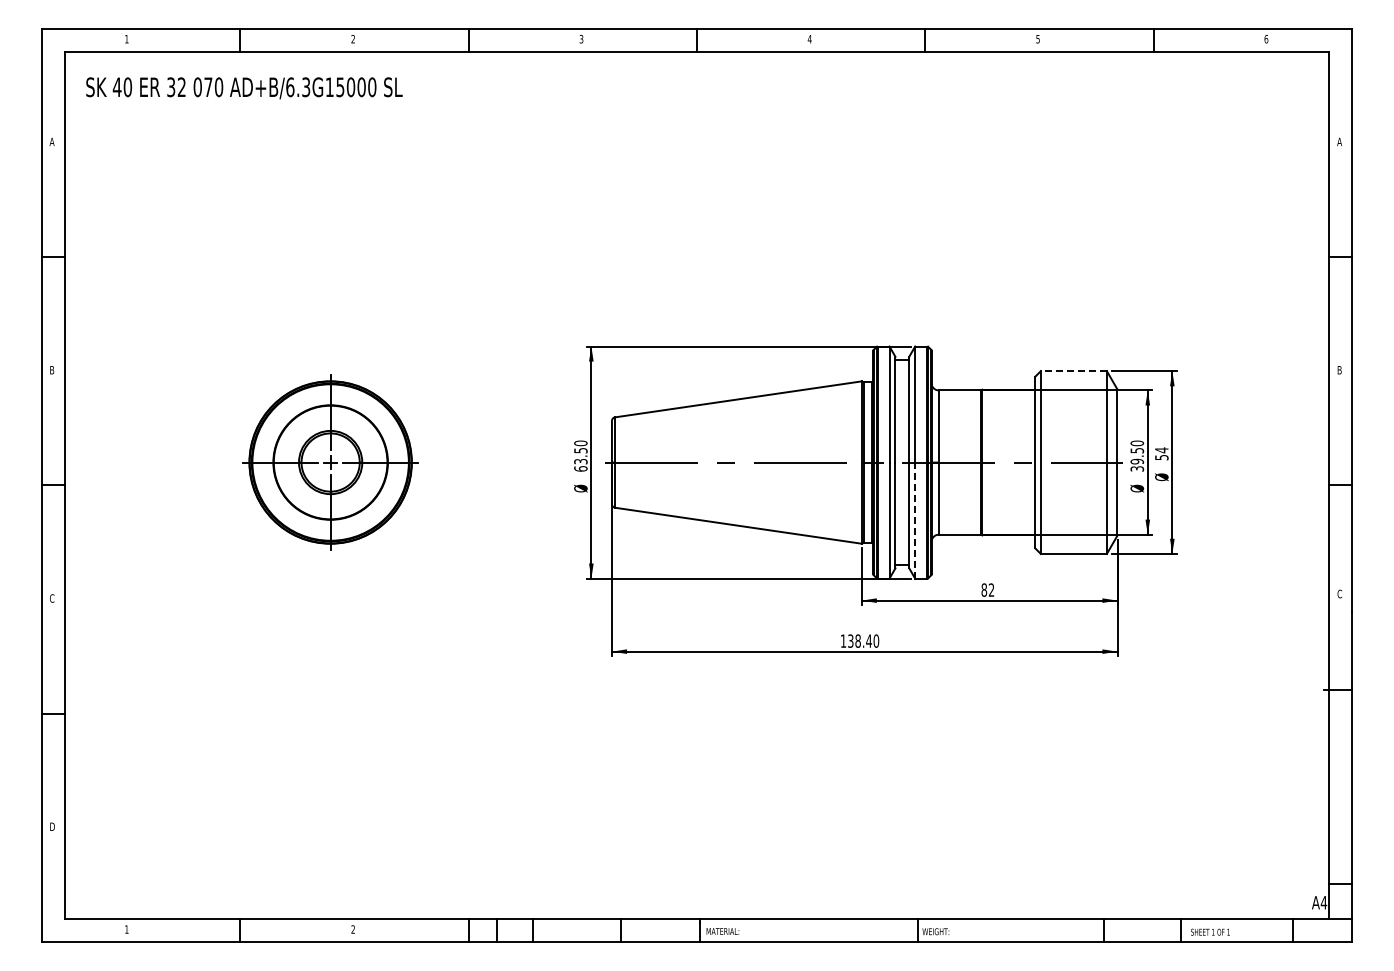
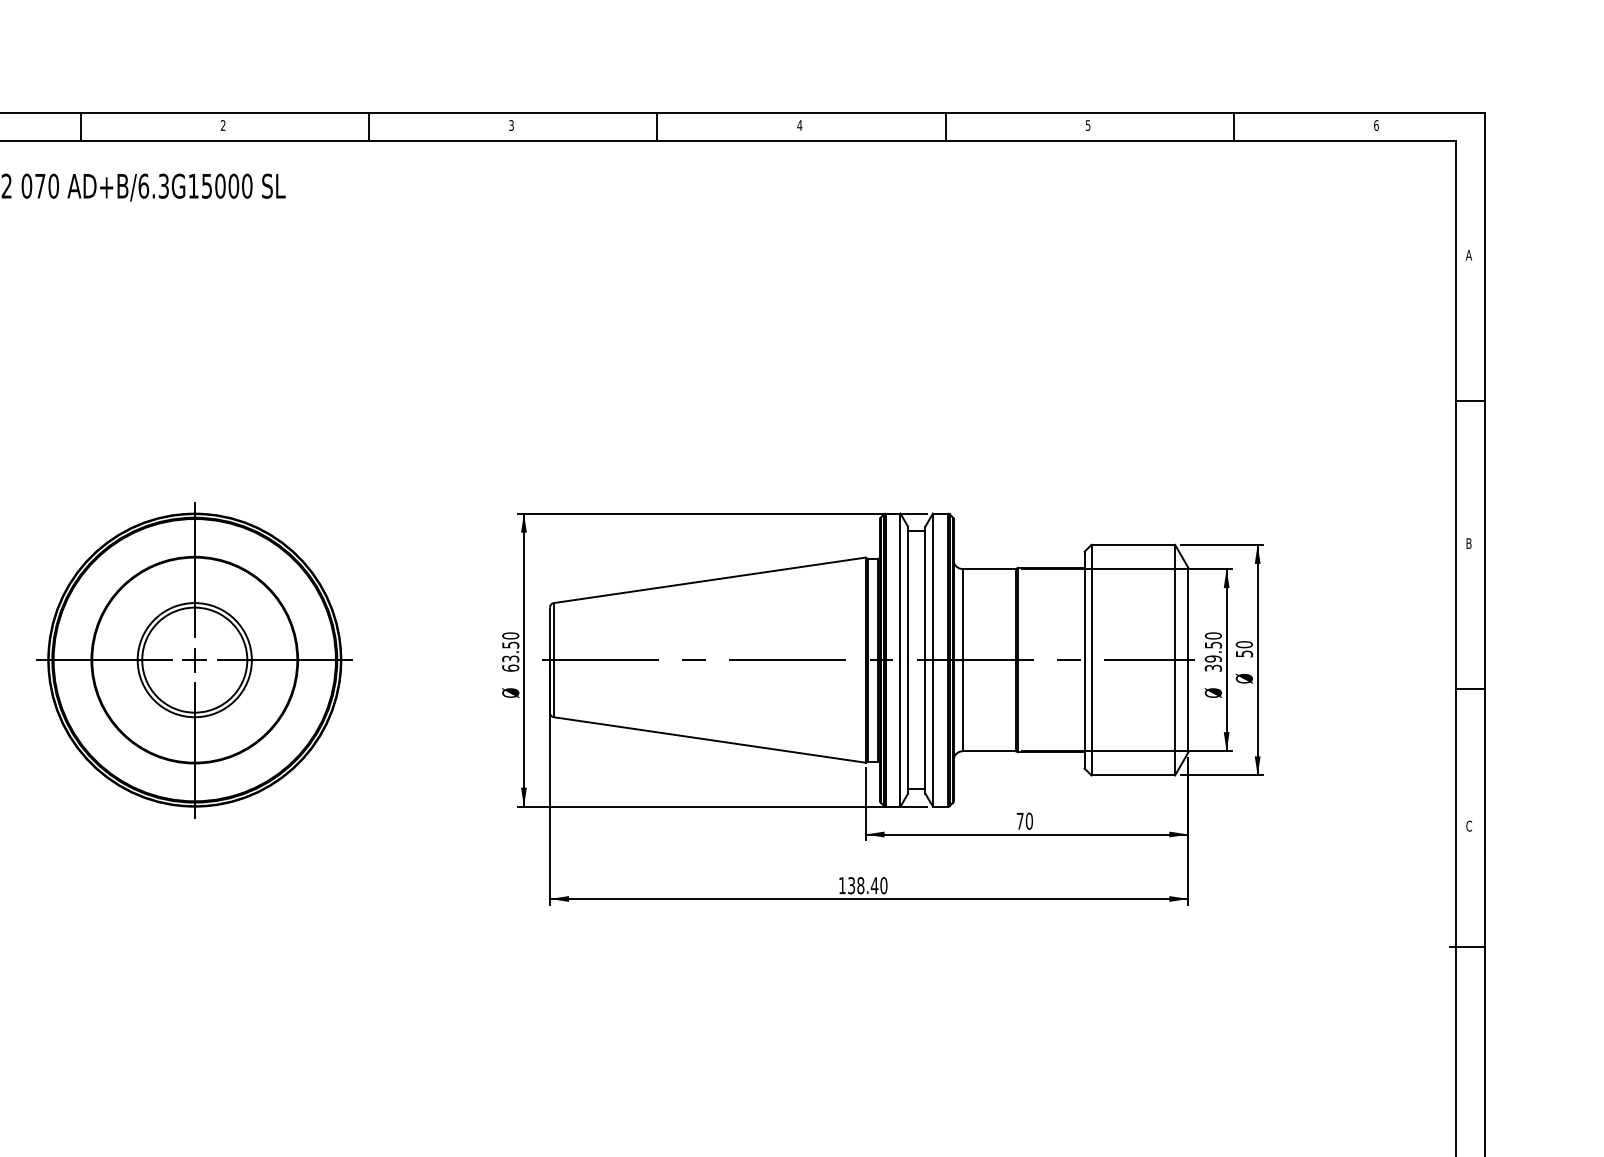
line: (1073, 371) -> (1132, 545), dashed -> solid
text: (1161, 450) -> (1243, 644), 54 -> 50
part: (330, 462) -> (194, 660), size x1.43
line: (915, 520) -> (933, 733), dashed -> solid
text: (987, 589) -> (1024, 820), 82 -> 70

